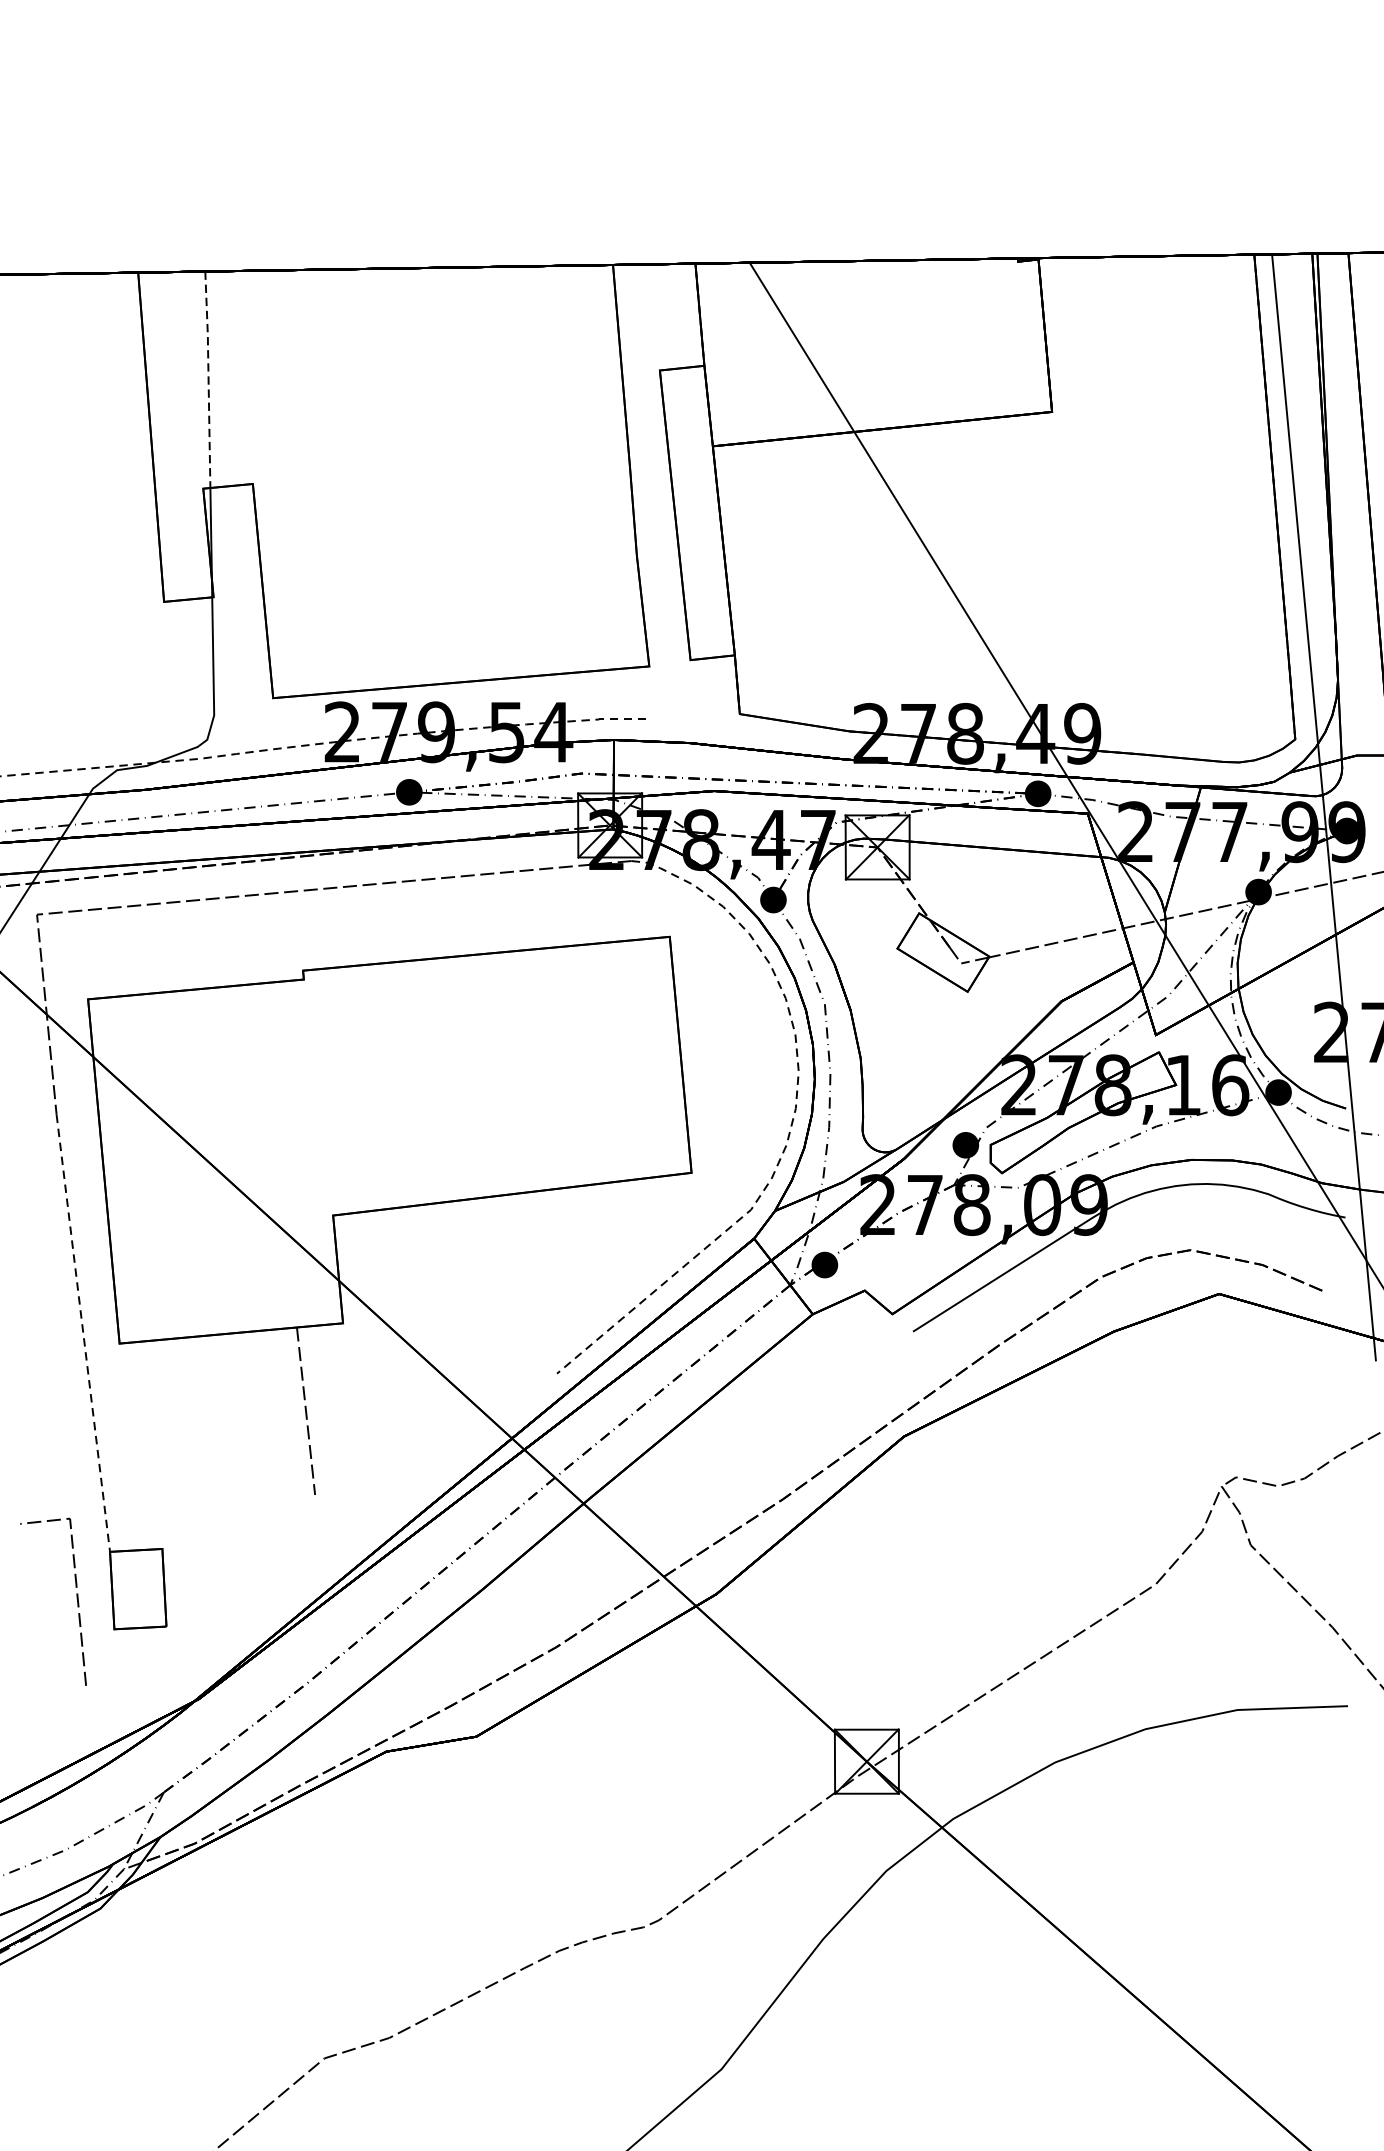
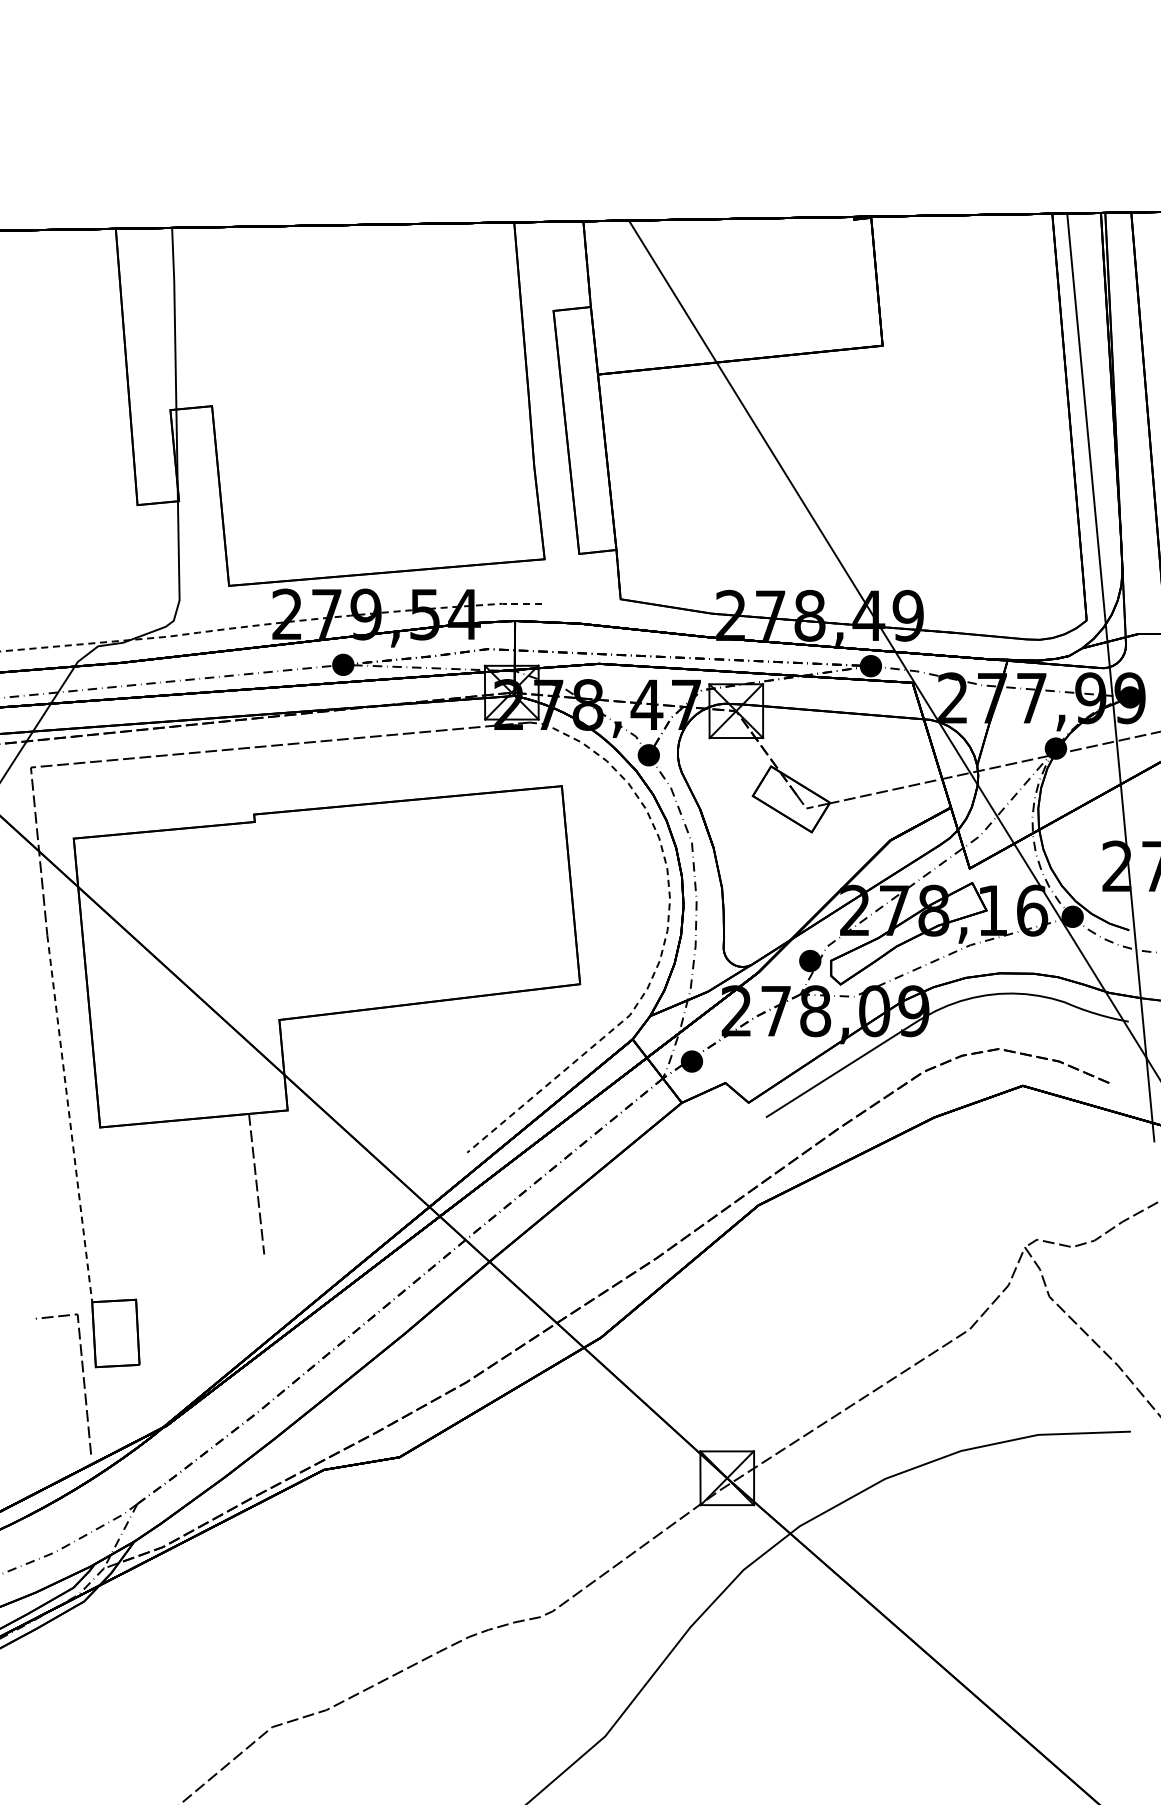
line: (208, 379) -> (174, 318), dashed -> solid
line: (75, 1595) -> (82, 1378), moved

